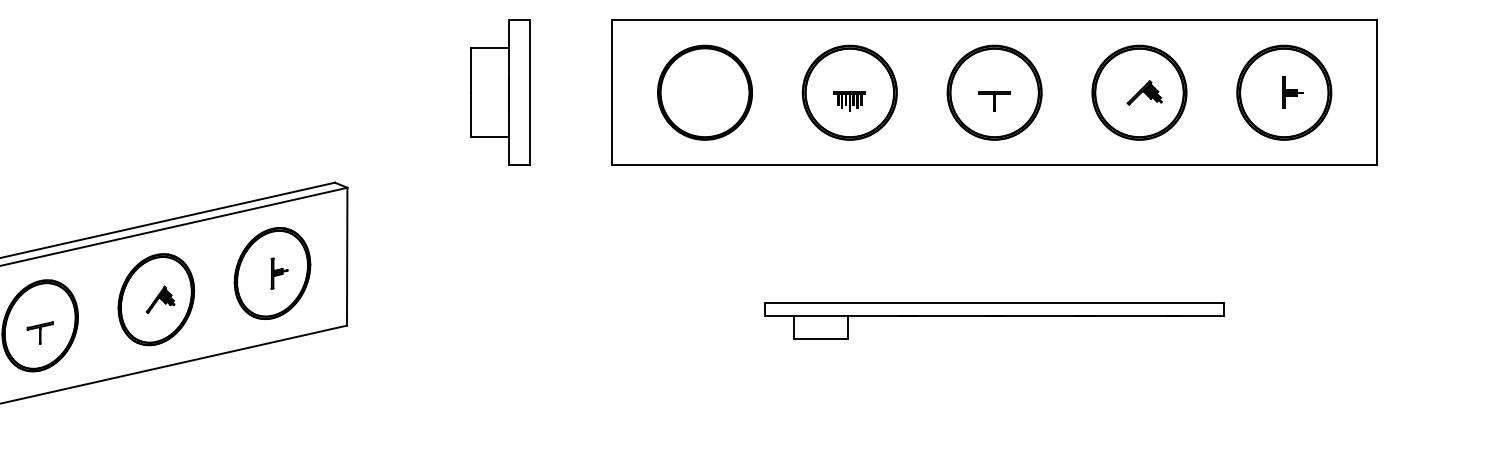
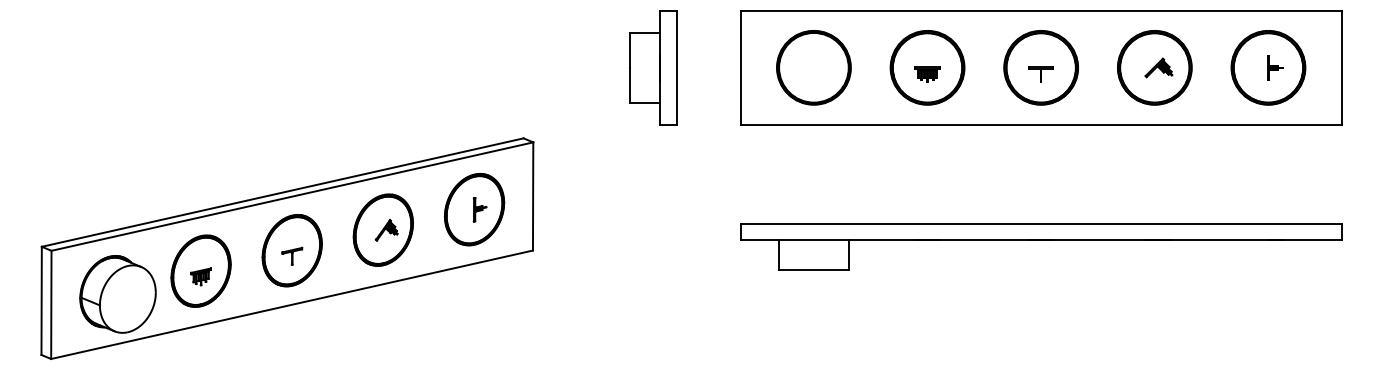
part: (995, 320) -> (1041, 246), size x1.67

